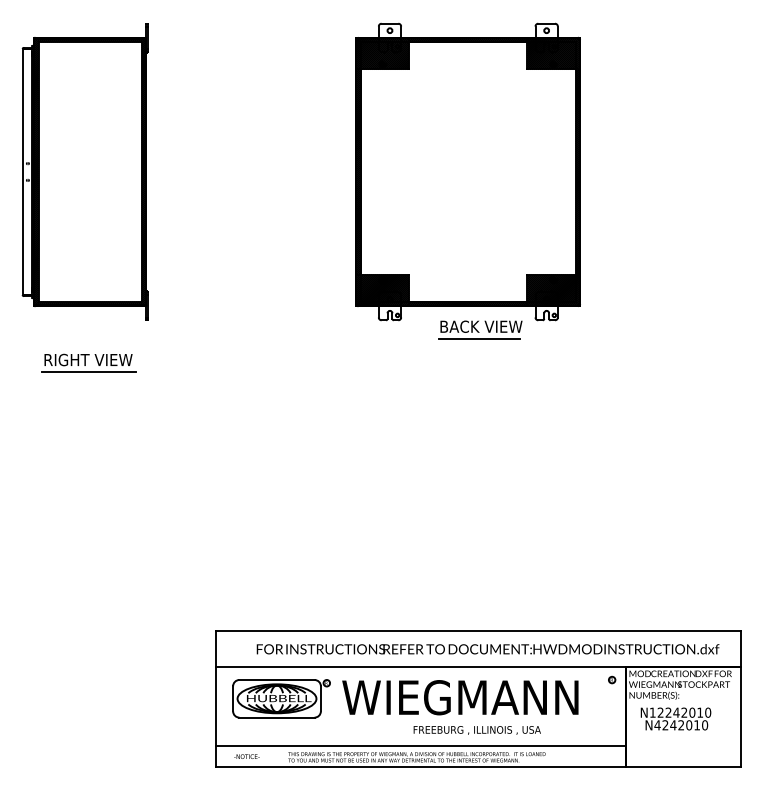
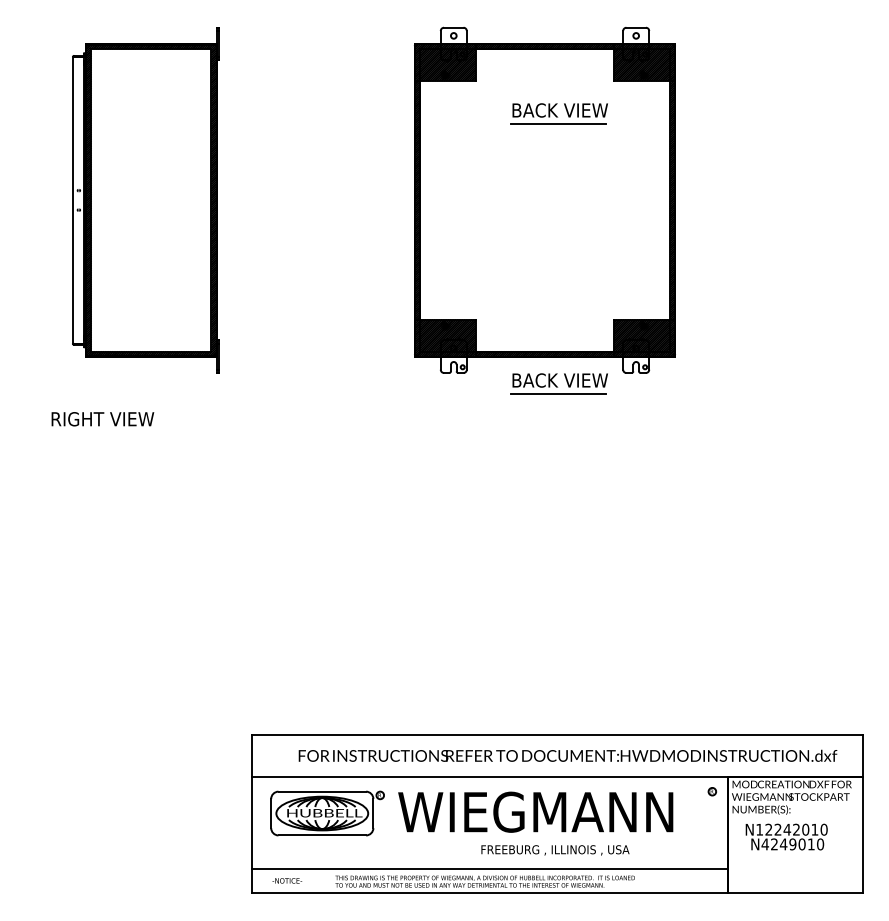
part: (480, 97) -> (559, 113), added
part: (84, 171) -> (144, 199), moved
line: (88, 372) -> (102, 433), removed
text: (681, 725) -> (793, 844), N4242010 -> N4249010

